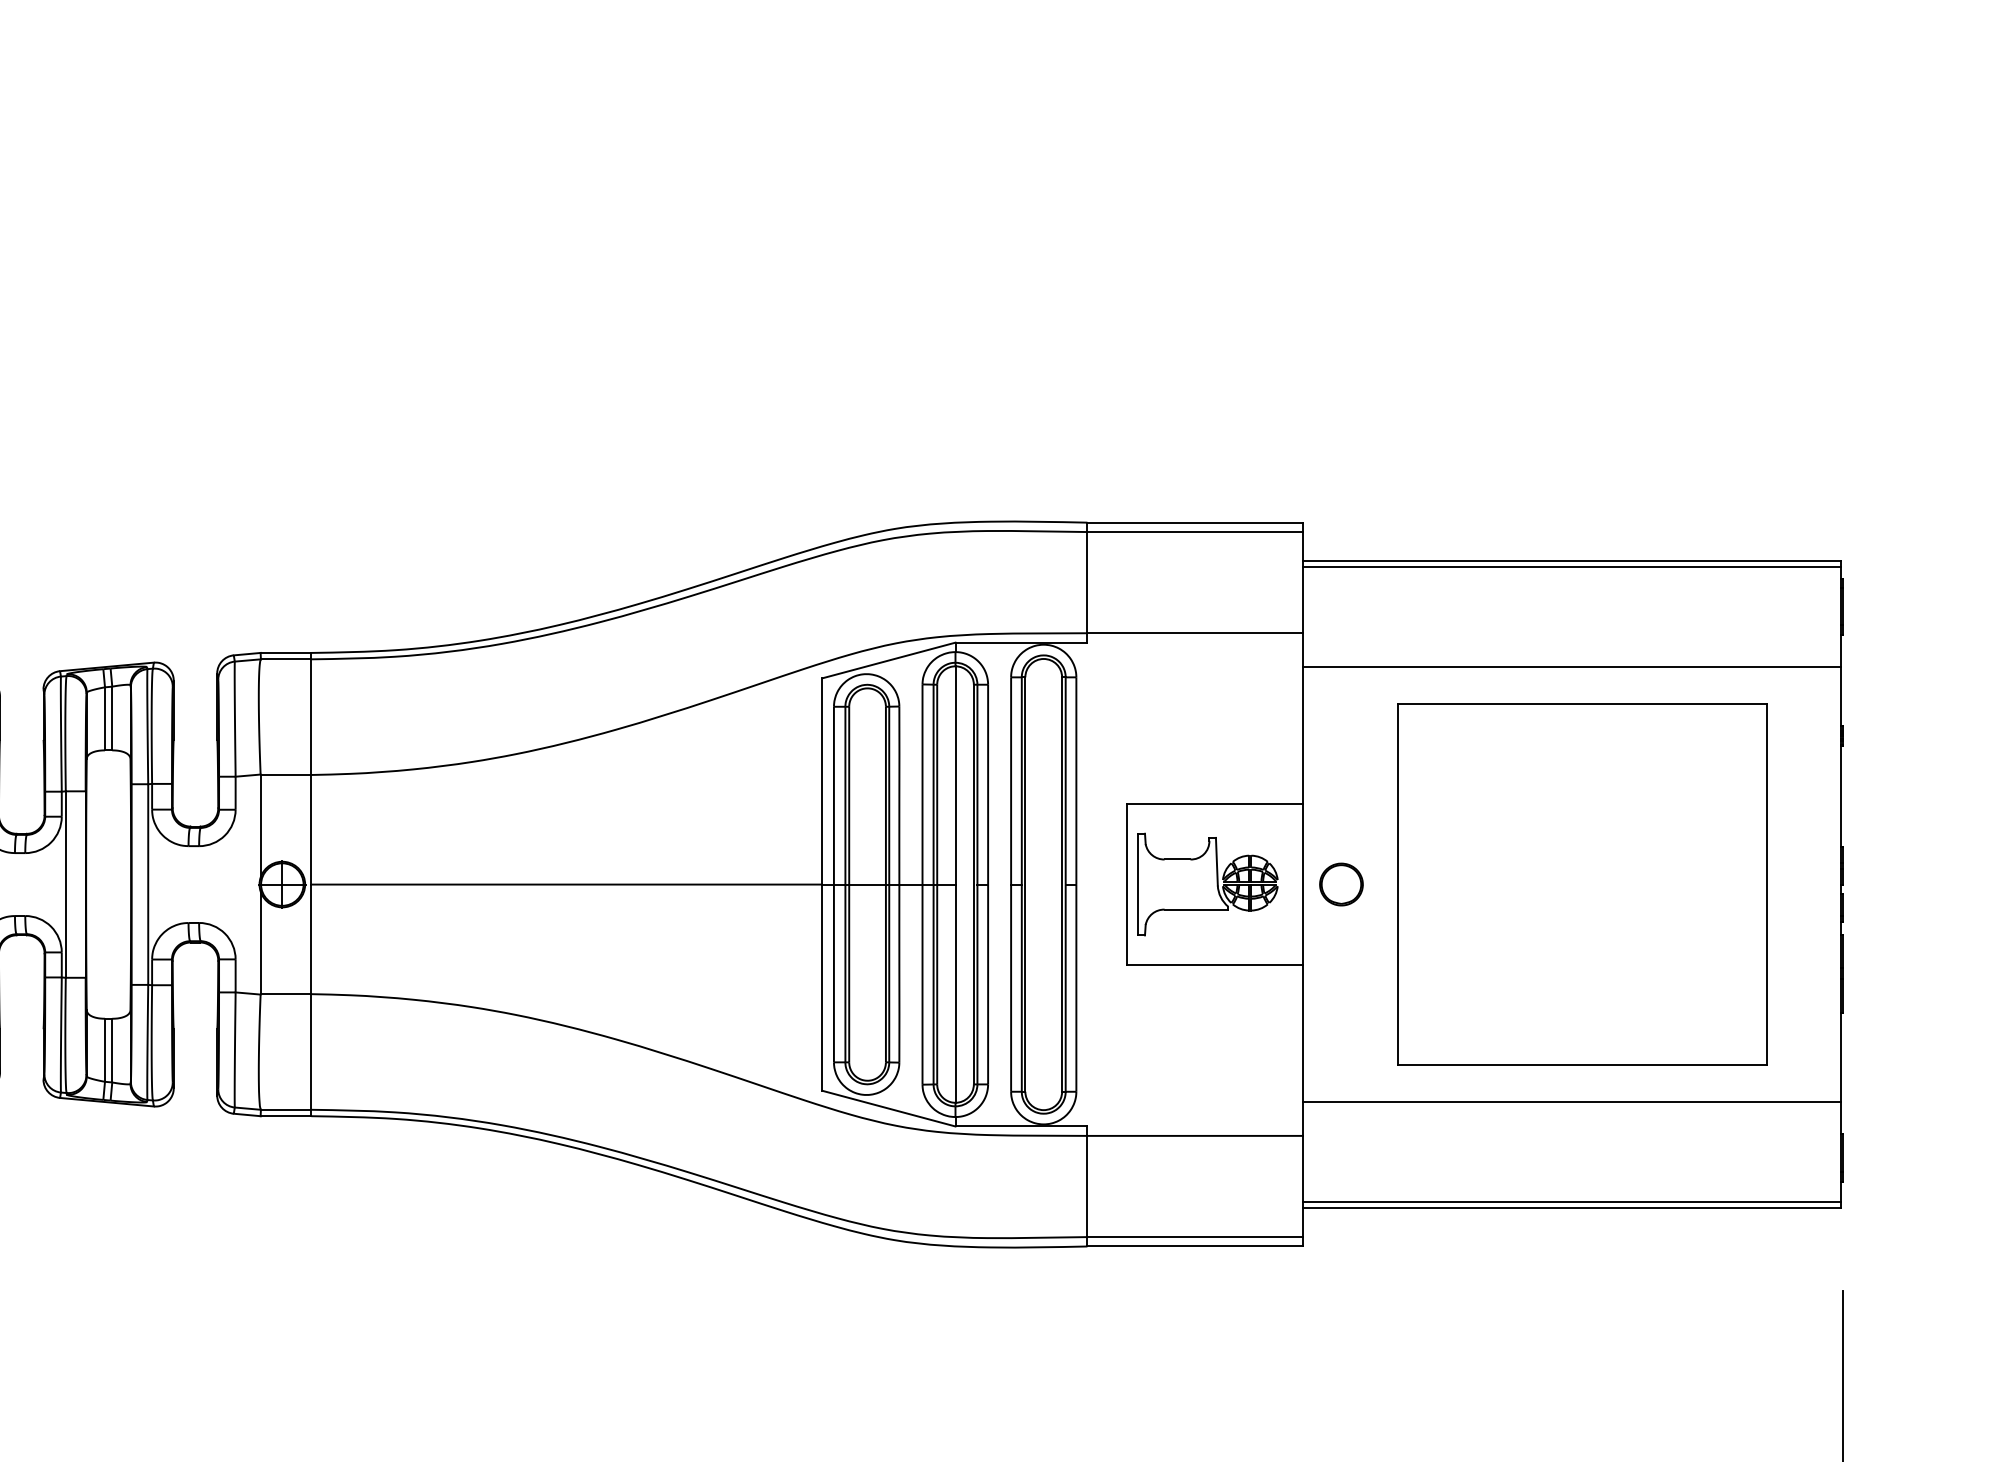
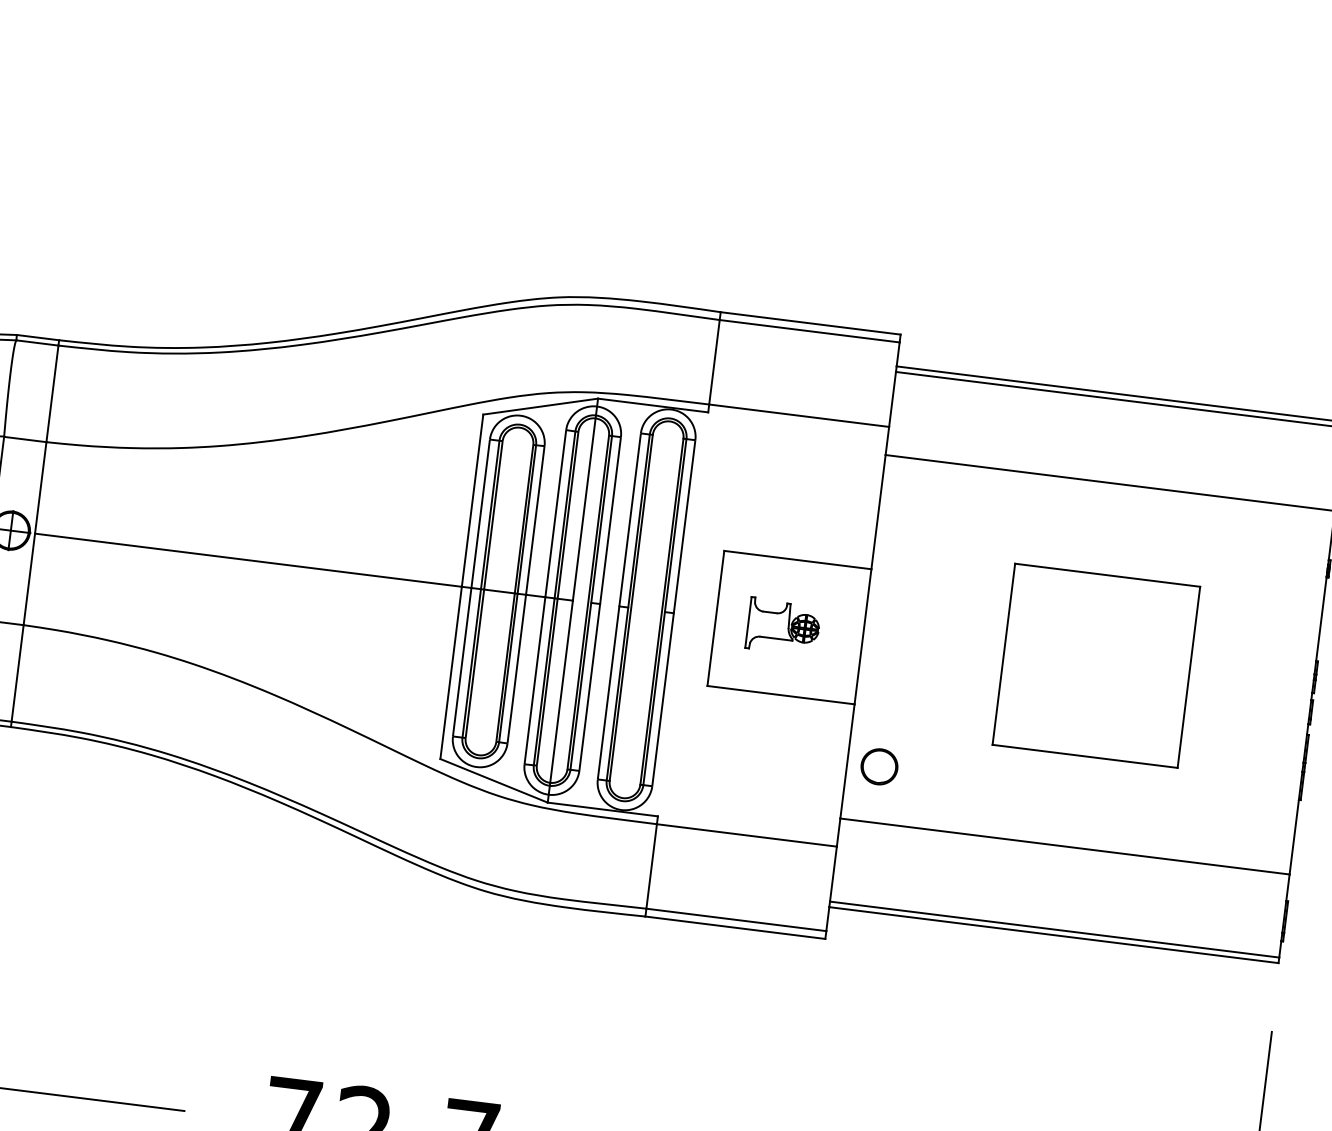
part: (1207, 884) -> (783, 626), size x0.6
part: (1341, 884) -> (879, 766), moved
part: (1582, 884) -> (1096, 665), size x0.6

